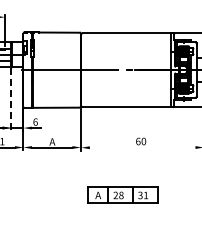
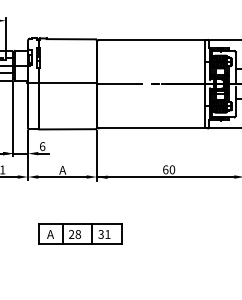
line: (11, 99) -> (13, 119), dashed -> solid
line: (137, 147) -> (164, 176), added
part: (122, 194) -> (79, 233), moved

